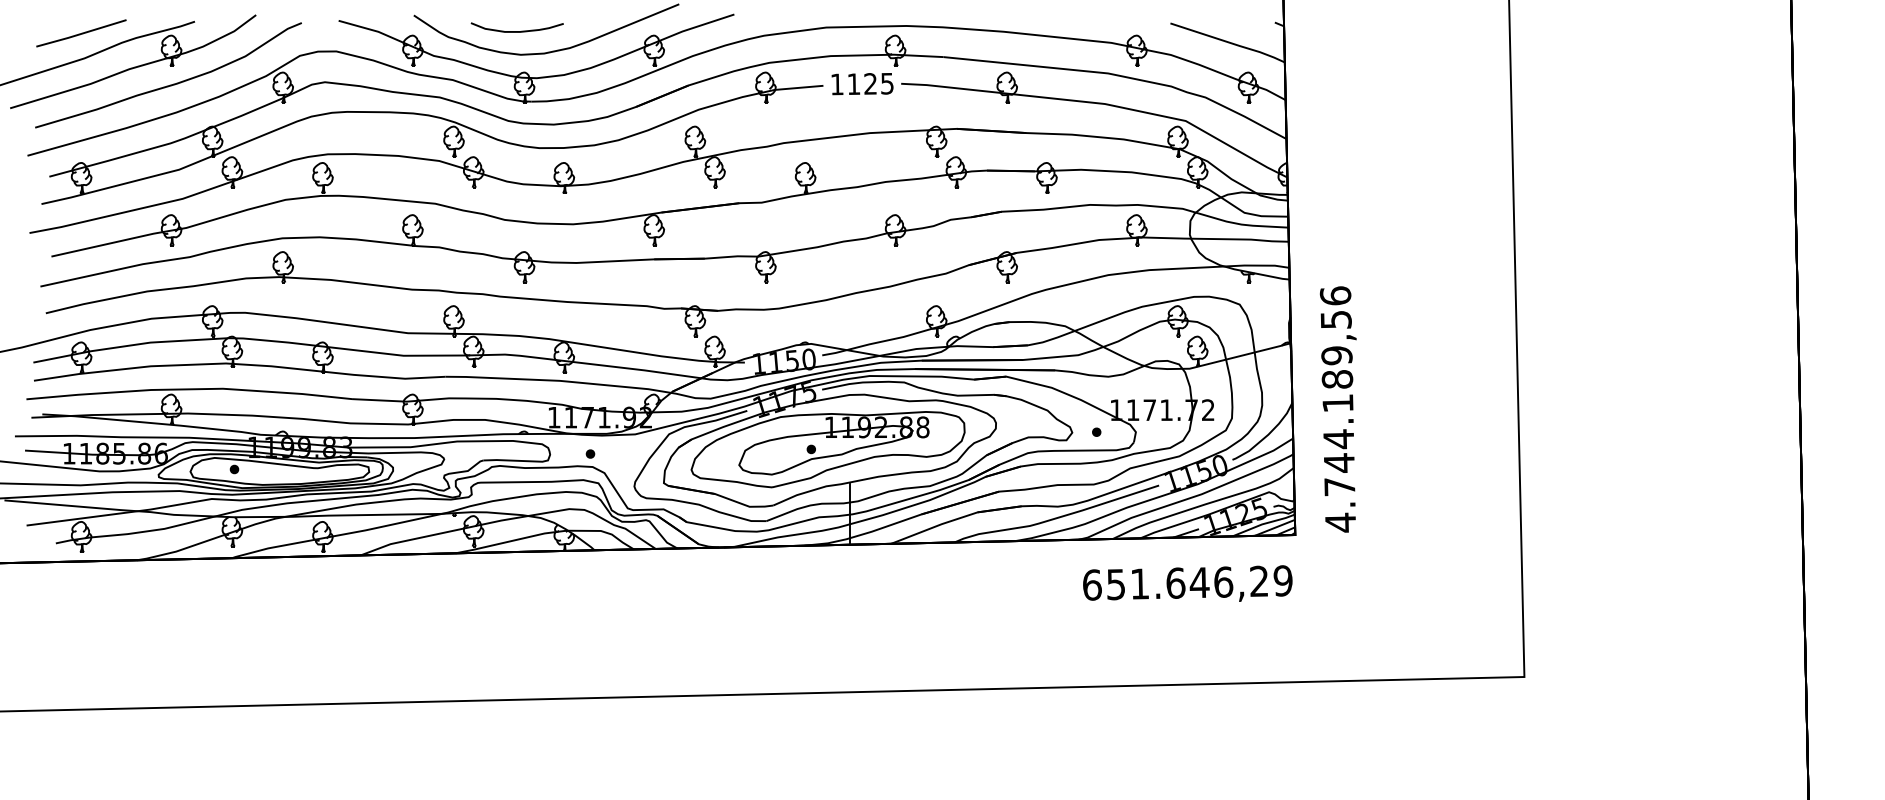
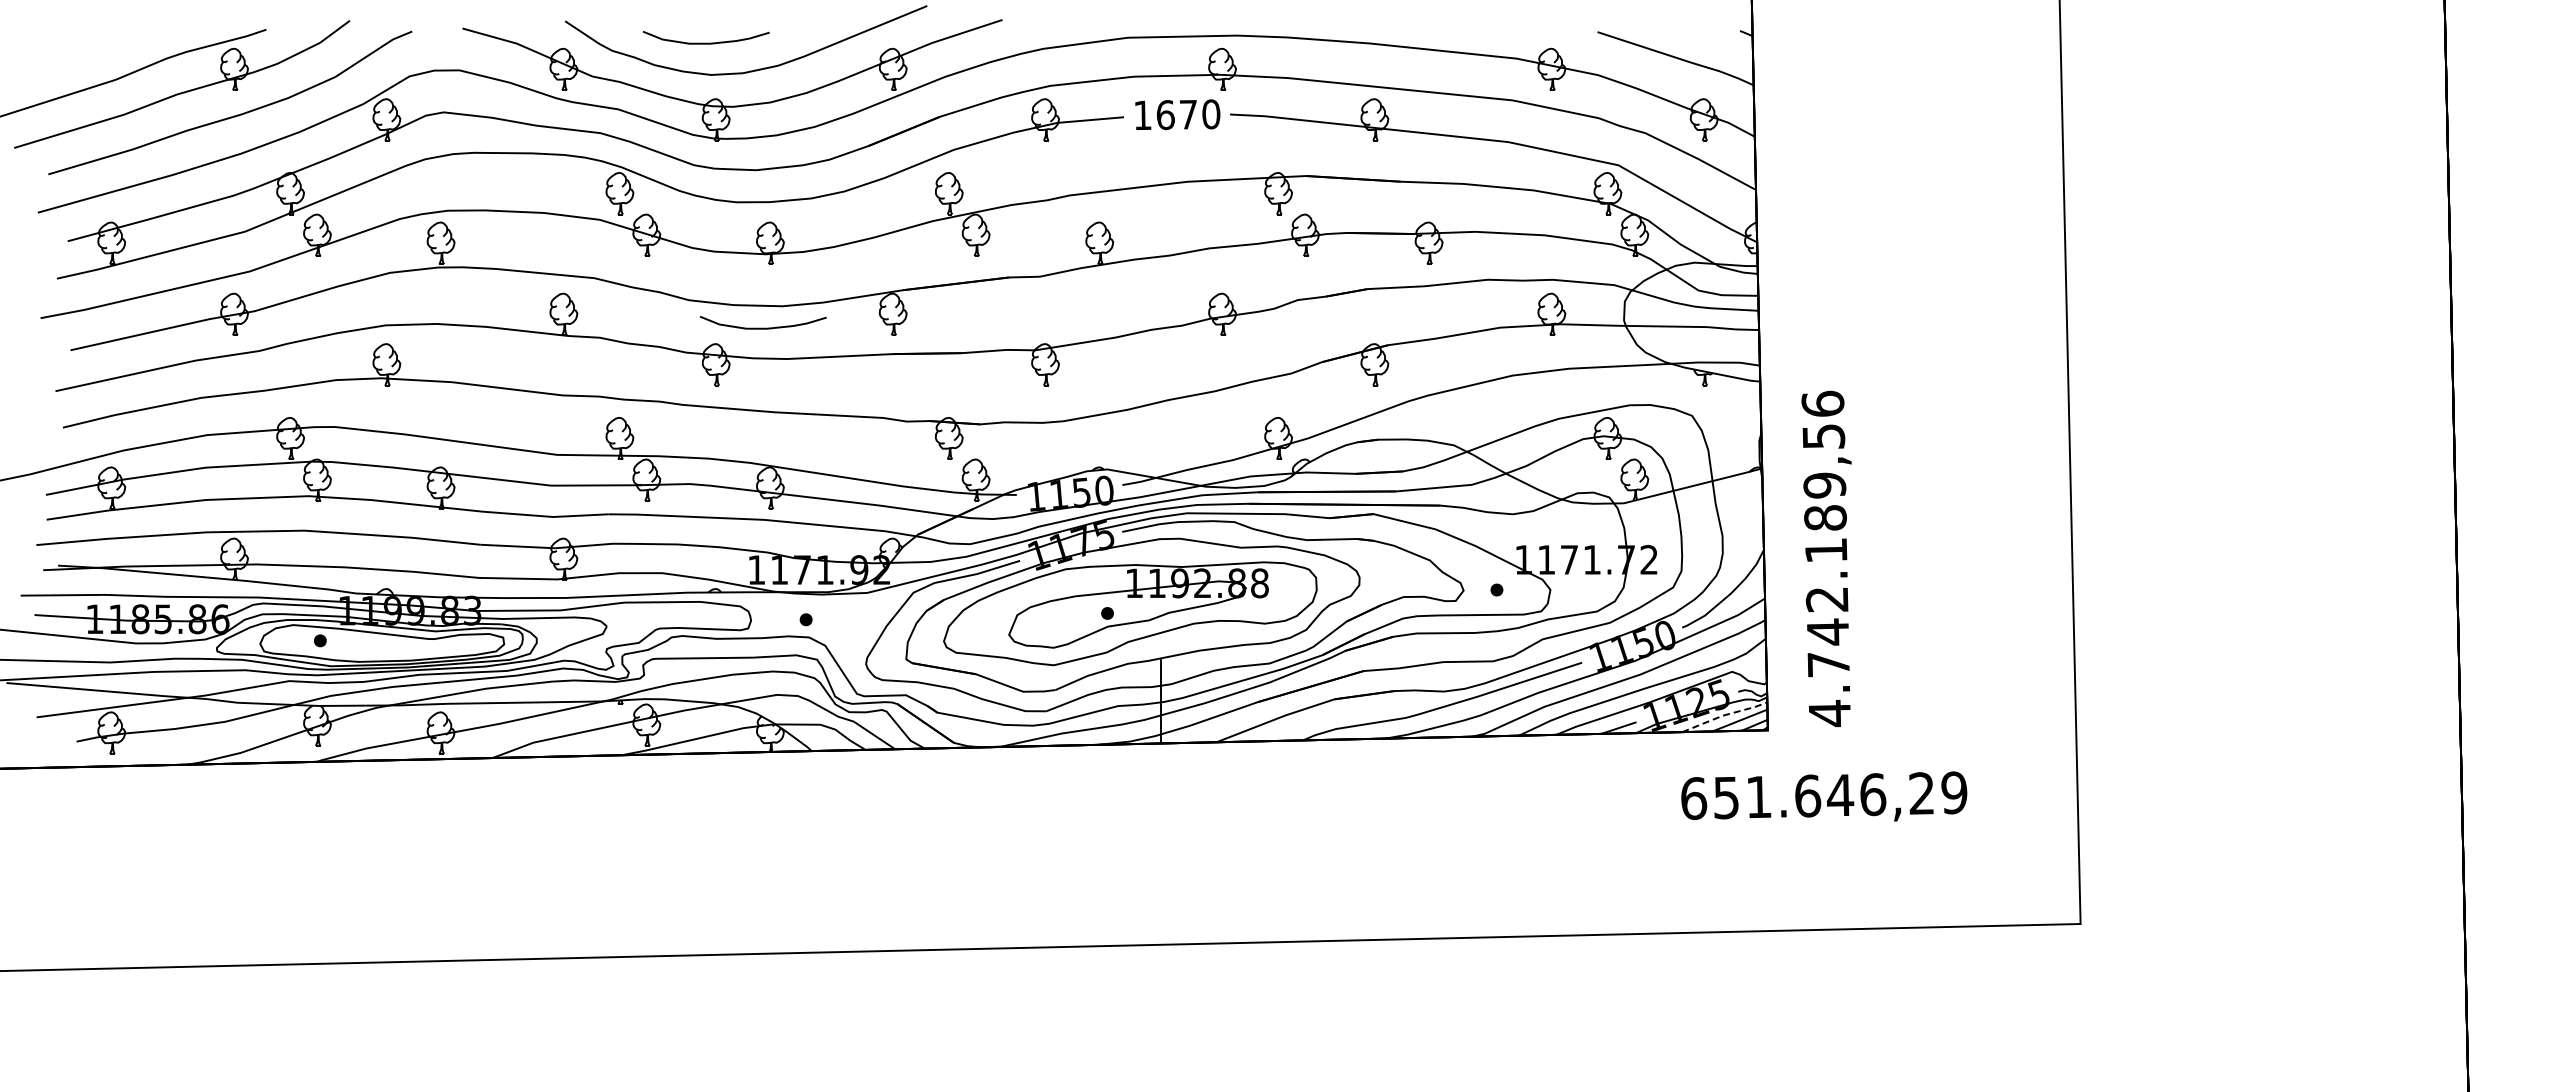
line: (81, 33) -> (111, 45), removed
text: (870, 83) -> (1188, 114), 1125 -> 1670
curve: (558, 239) -> (762, 327), added
text: (1338, 439) -> (1826, 599), 4.744.189,56 -> 4.742.189,56
line: (1263, 524) -> (1724, 715), solid -> dashed
text: (1187, 583) -> (1824, 796), moved

